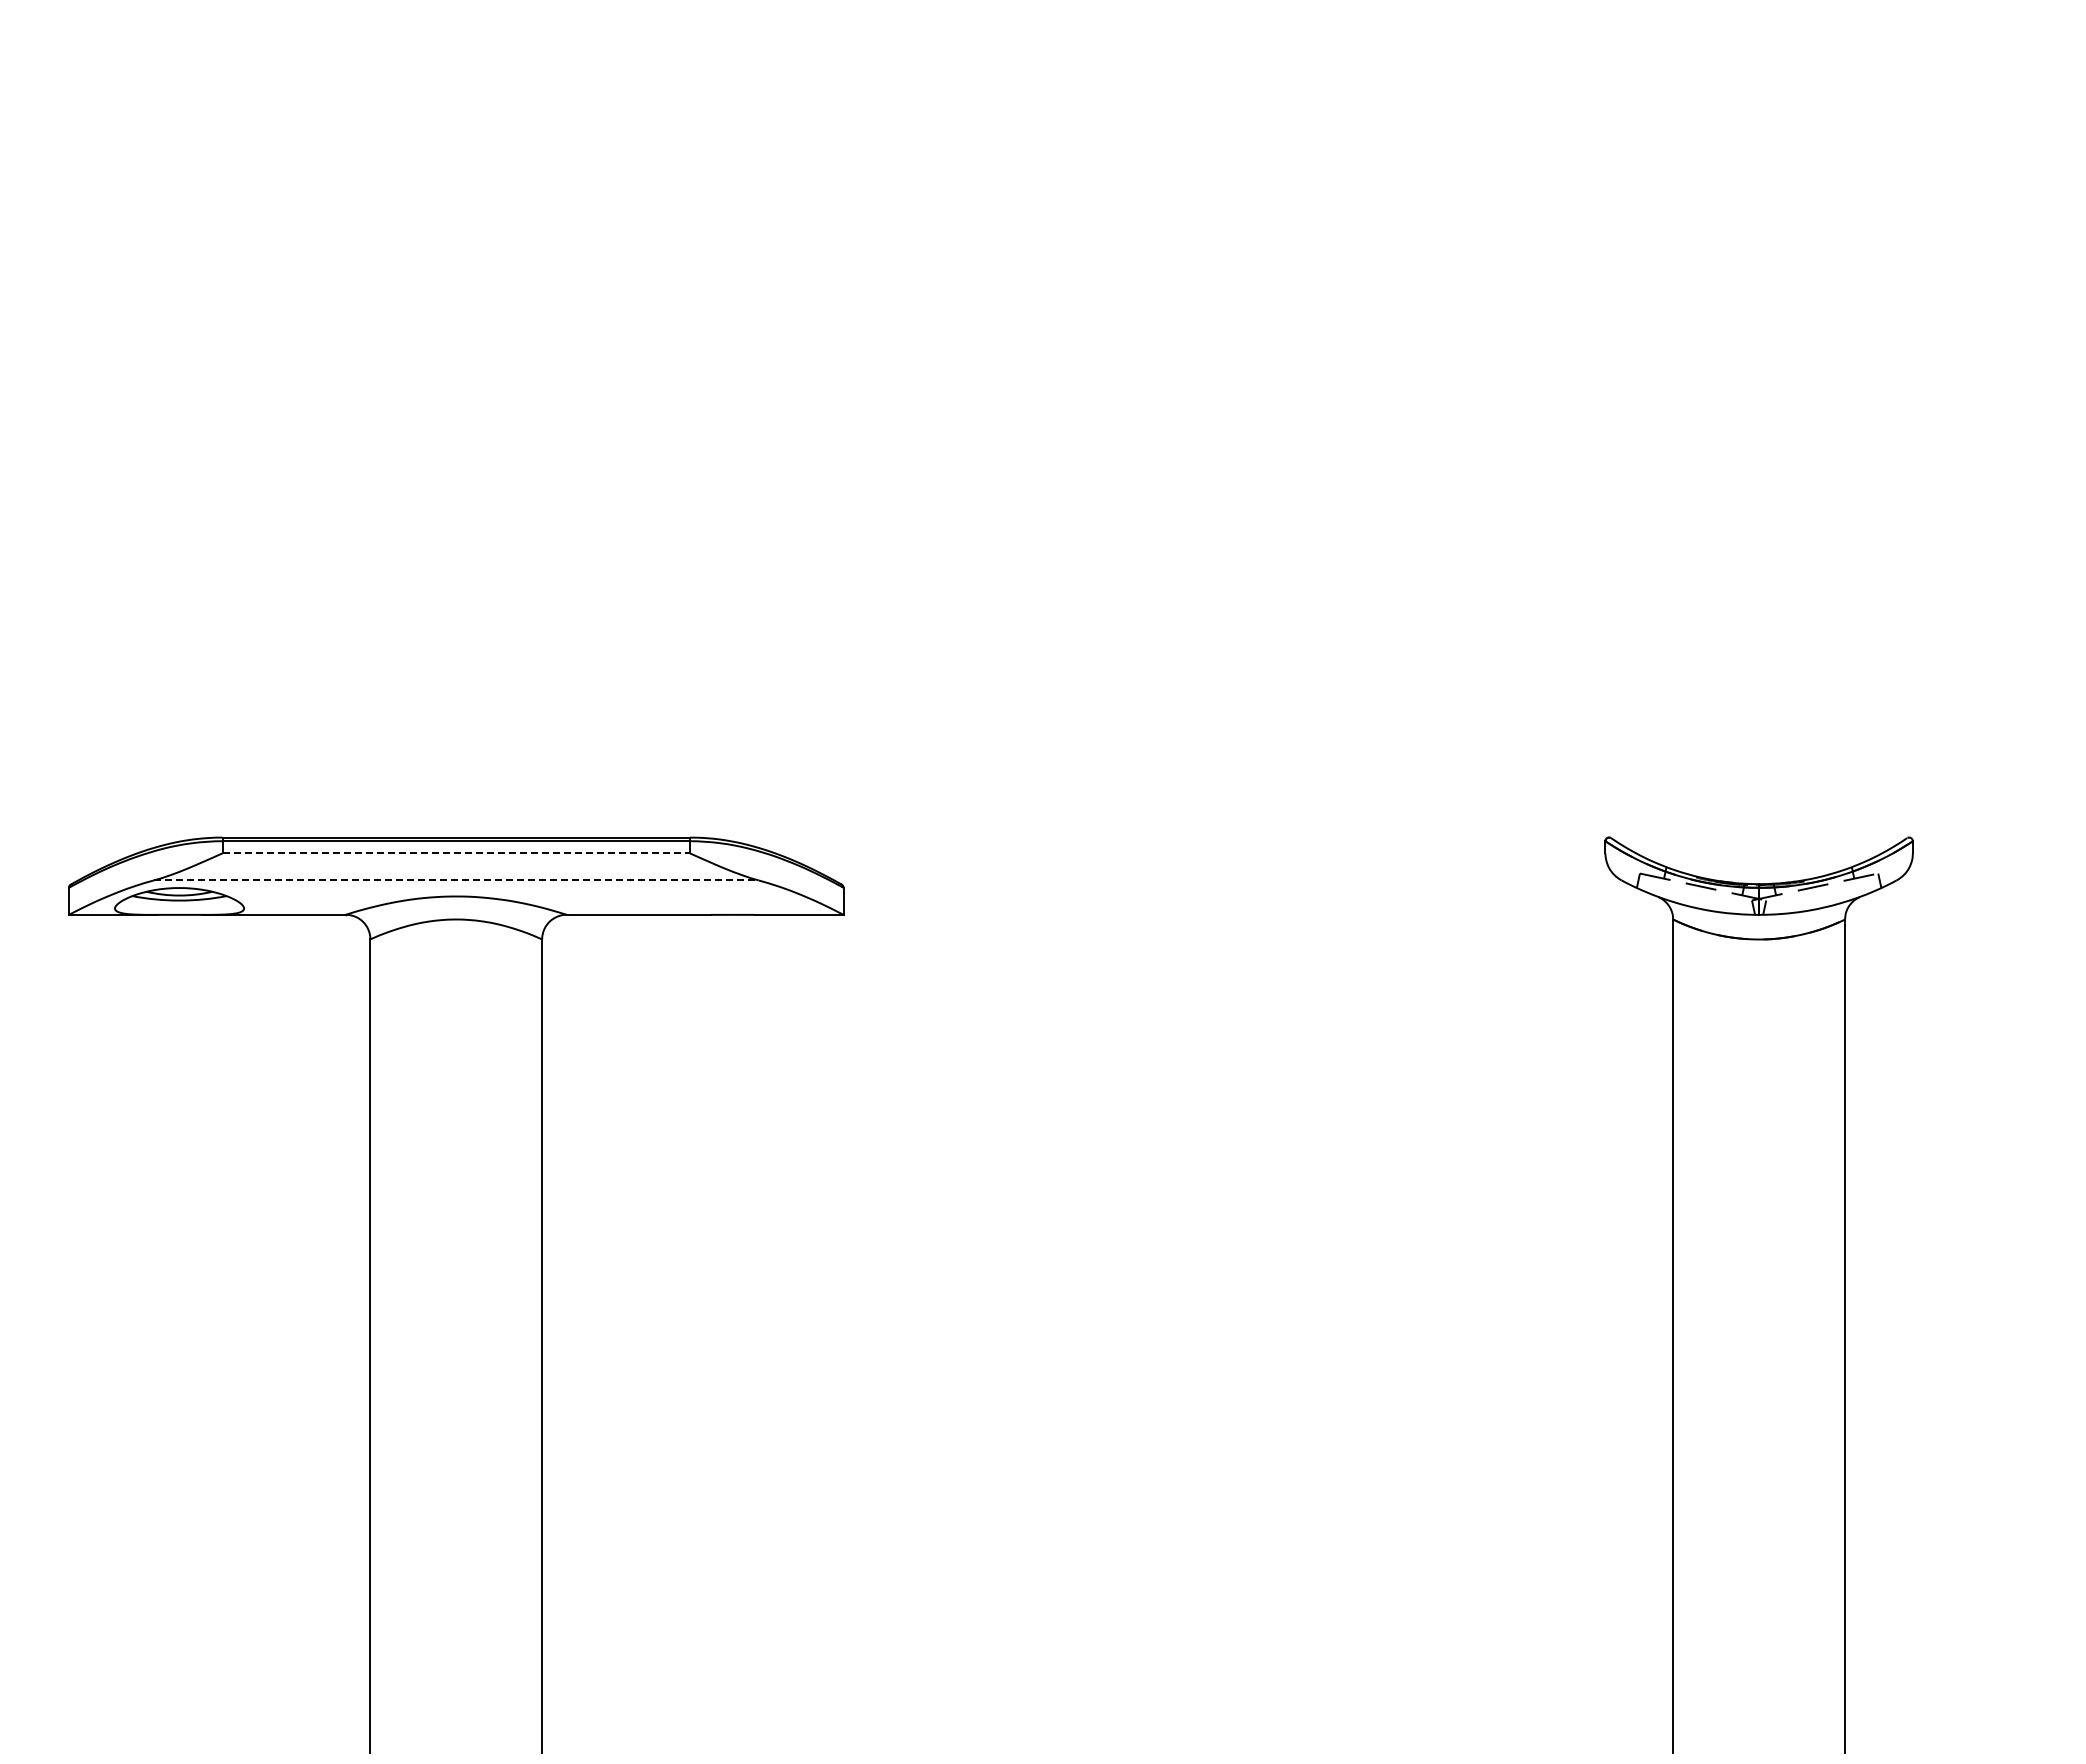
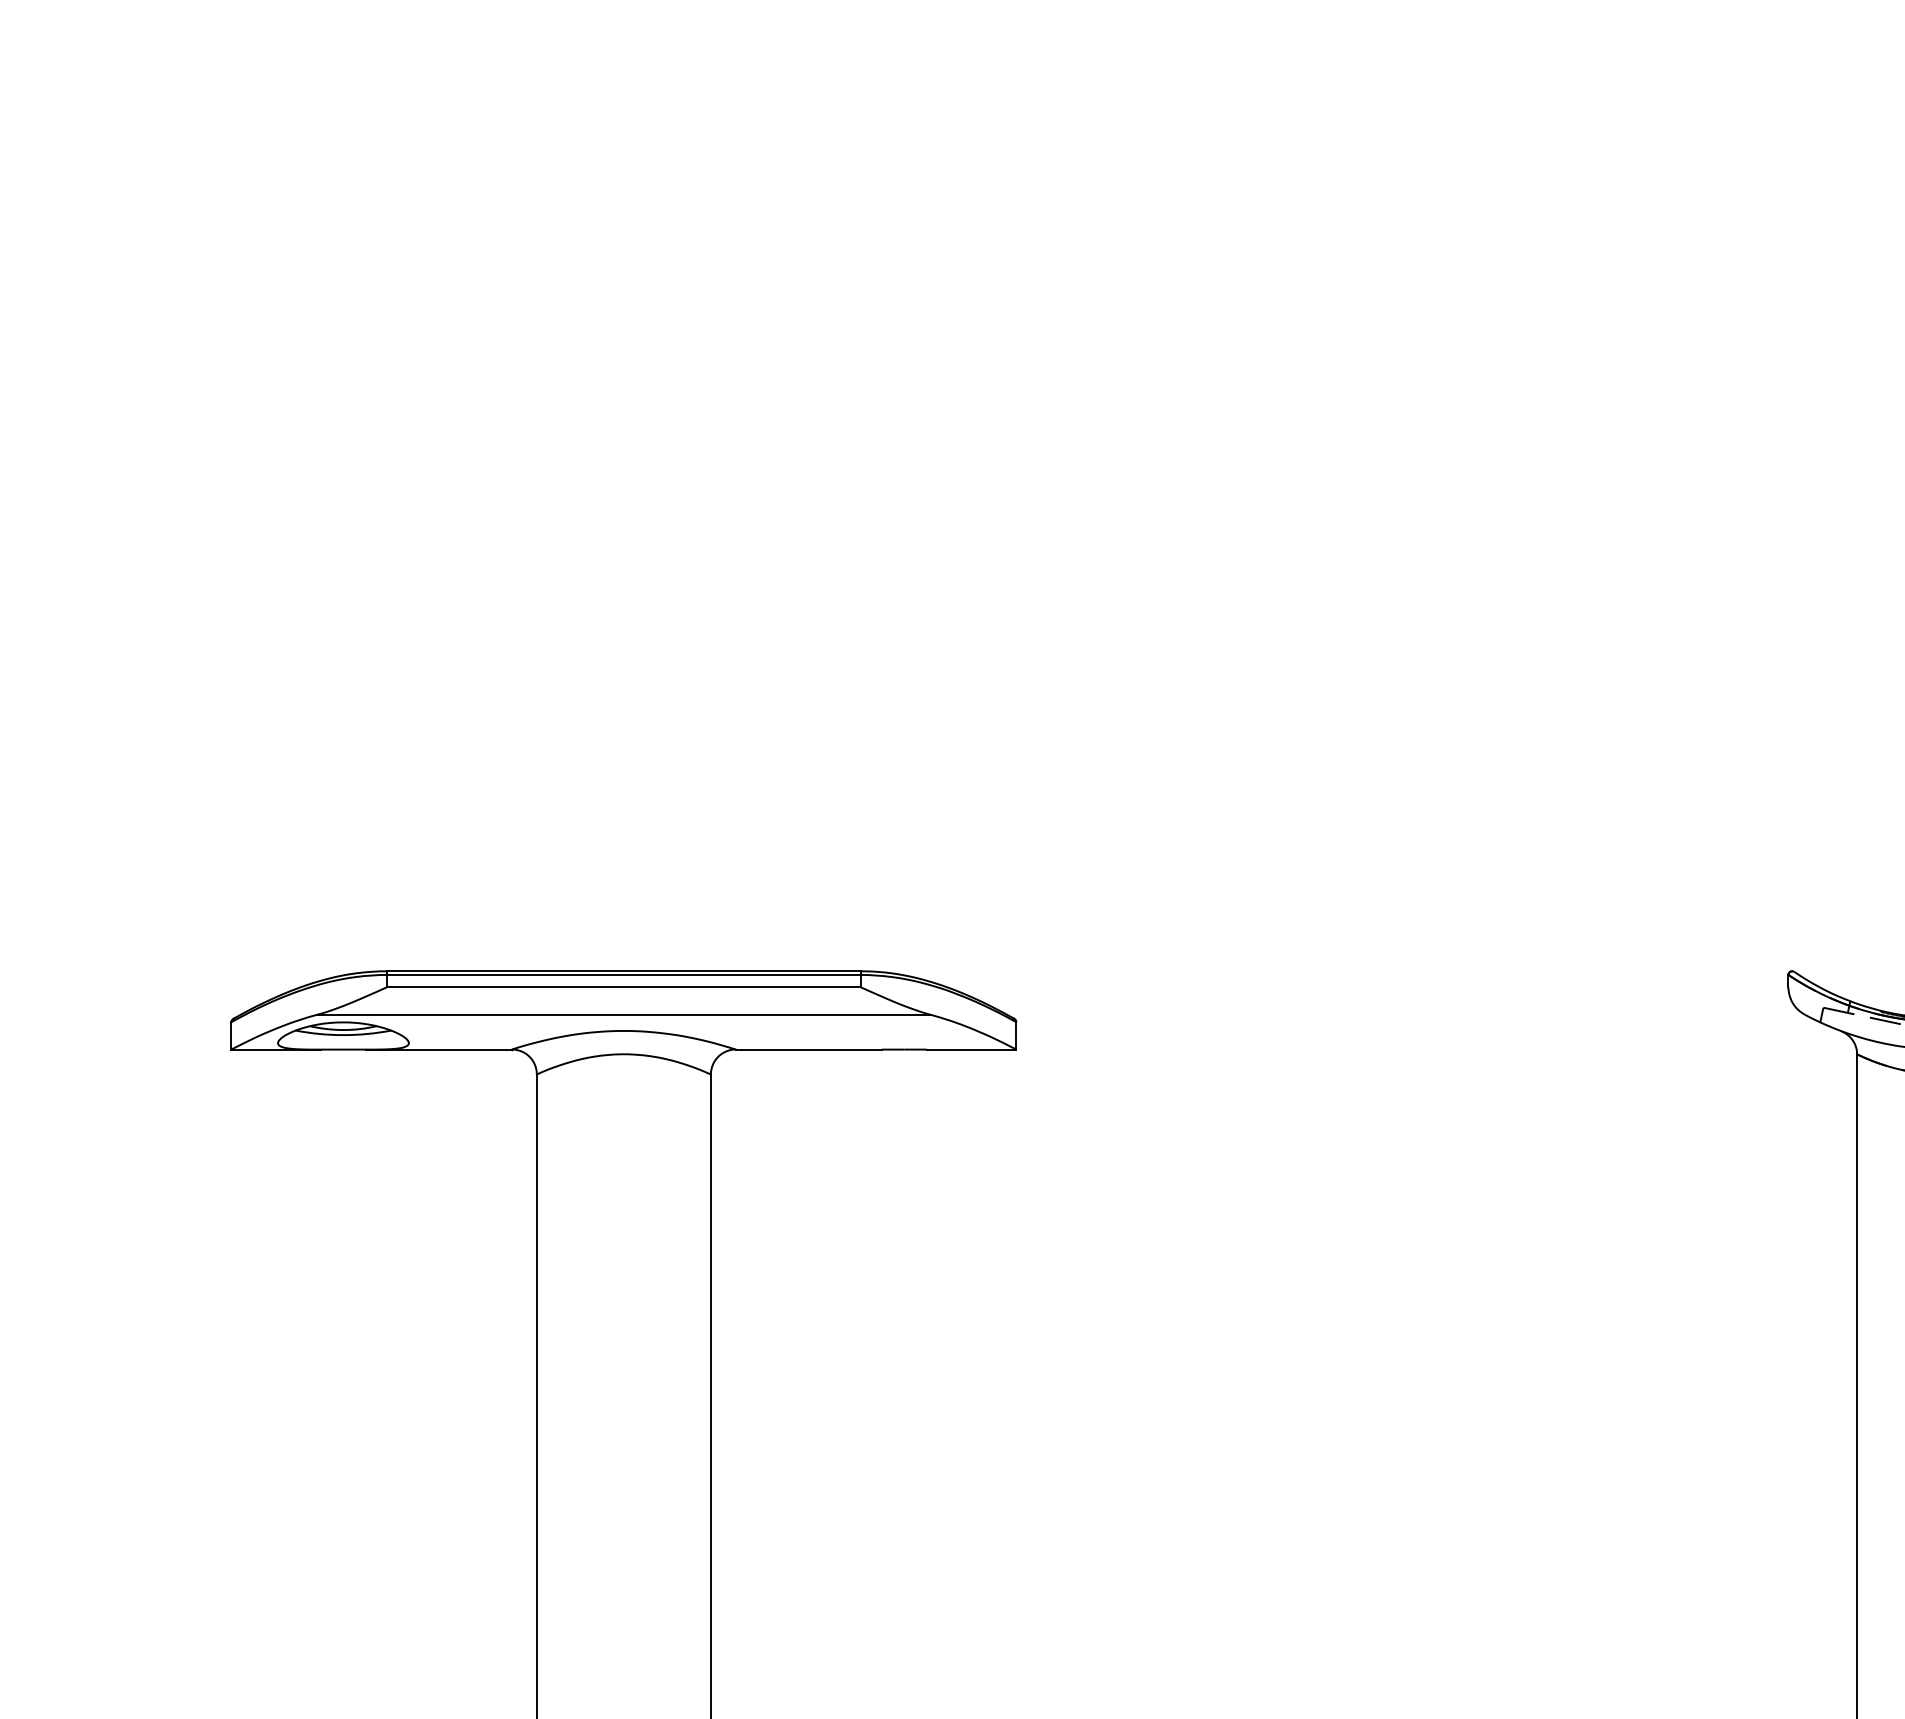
line: (456, 853) -> (624, 987), dashed -> solid
line: (456, 880) -> (624, 1014), dashed -> solid

